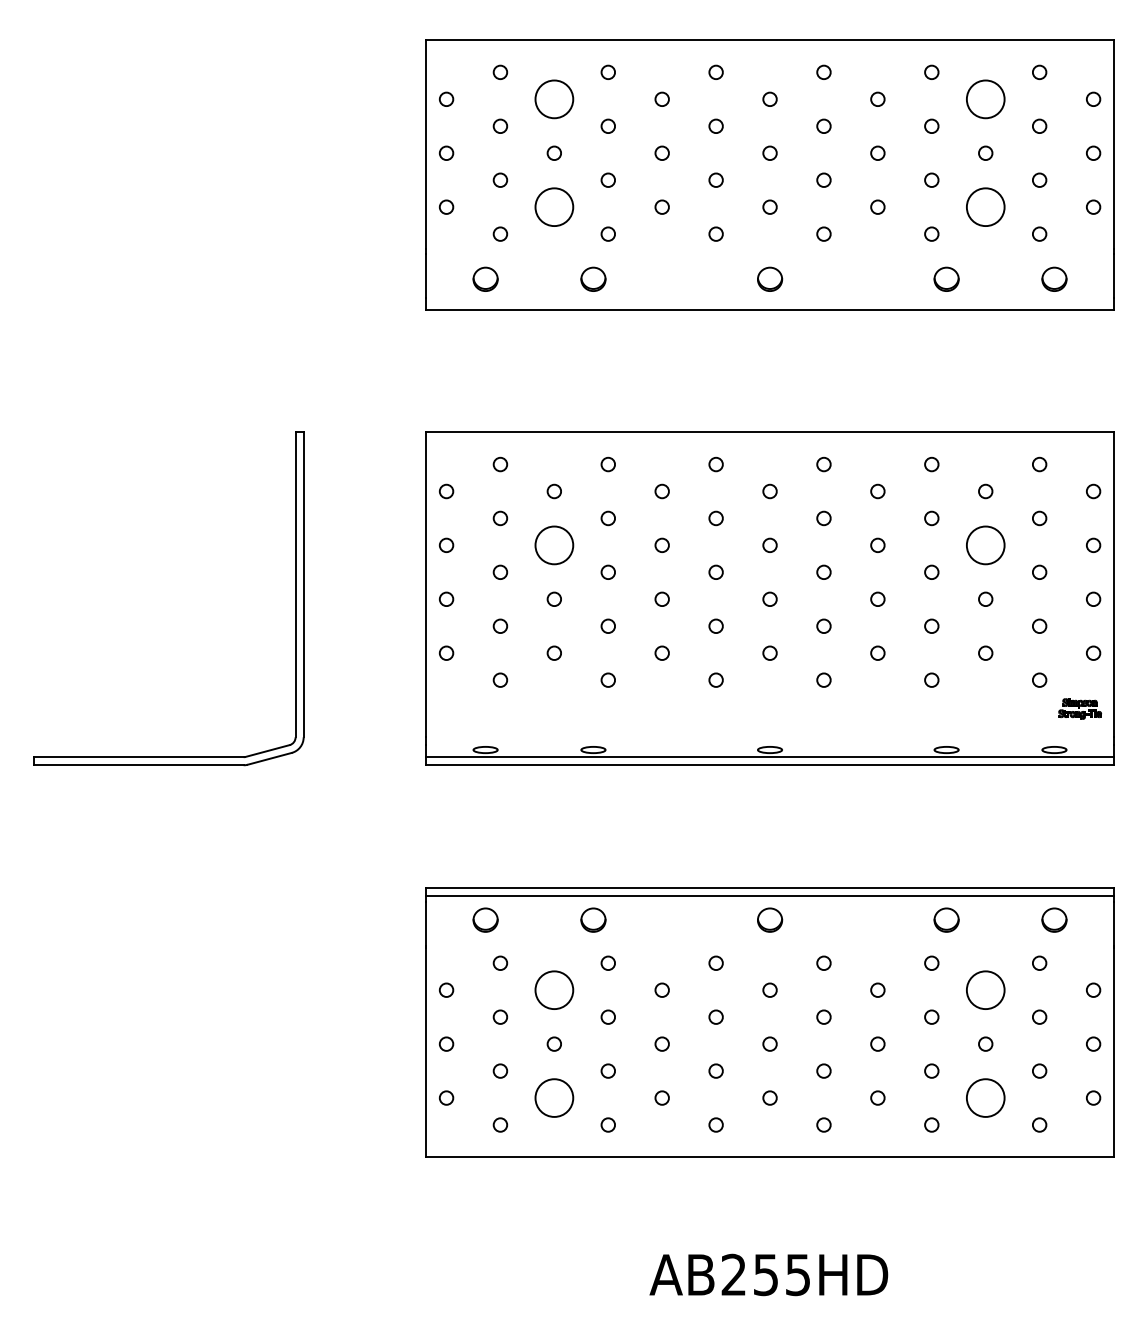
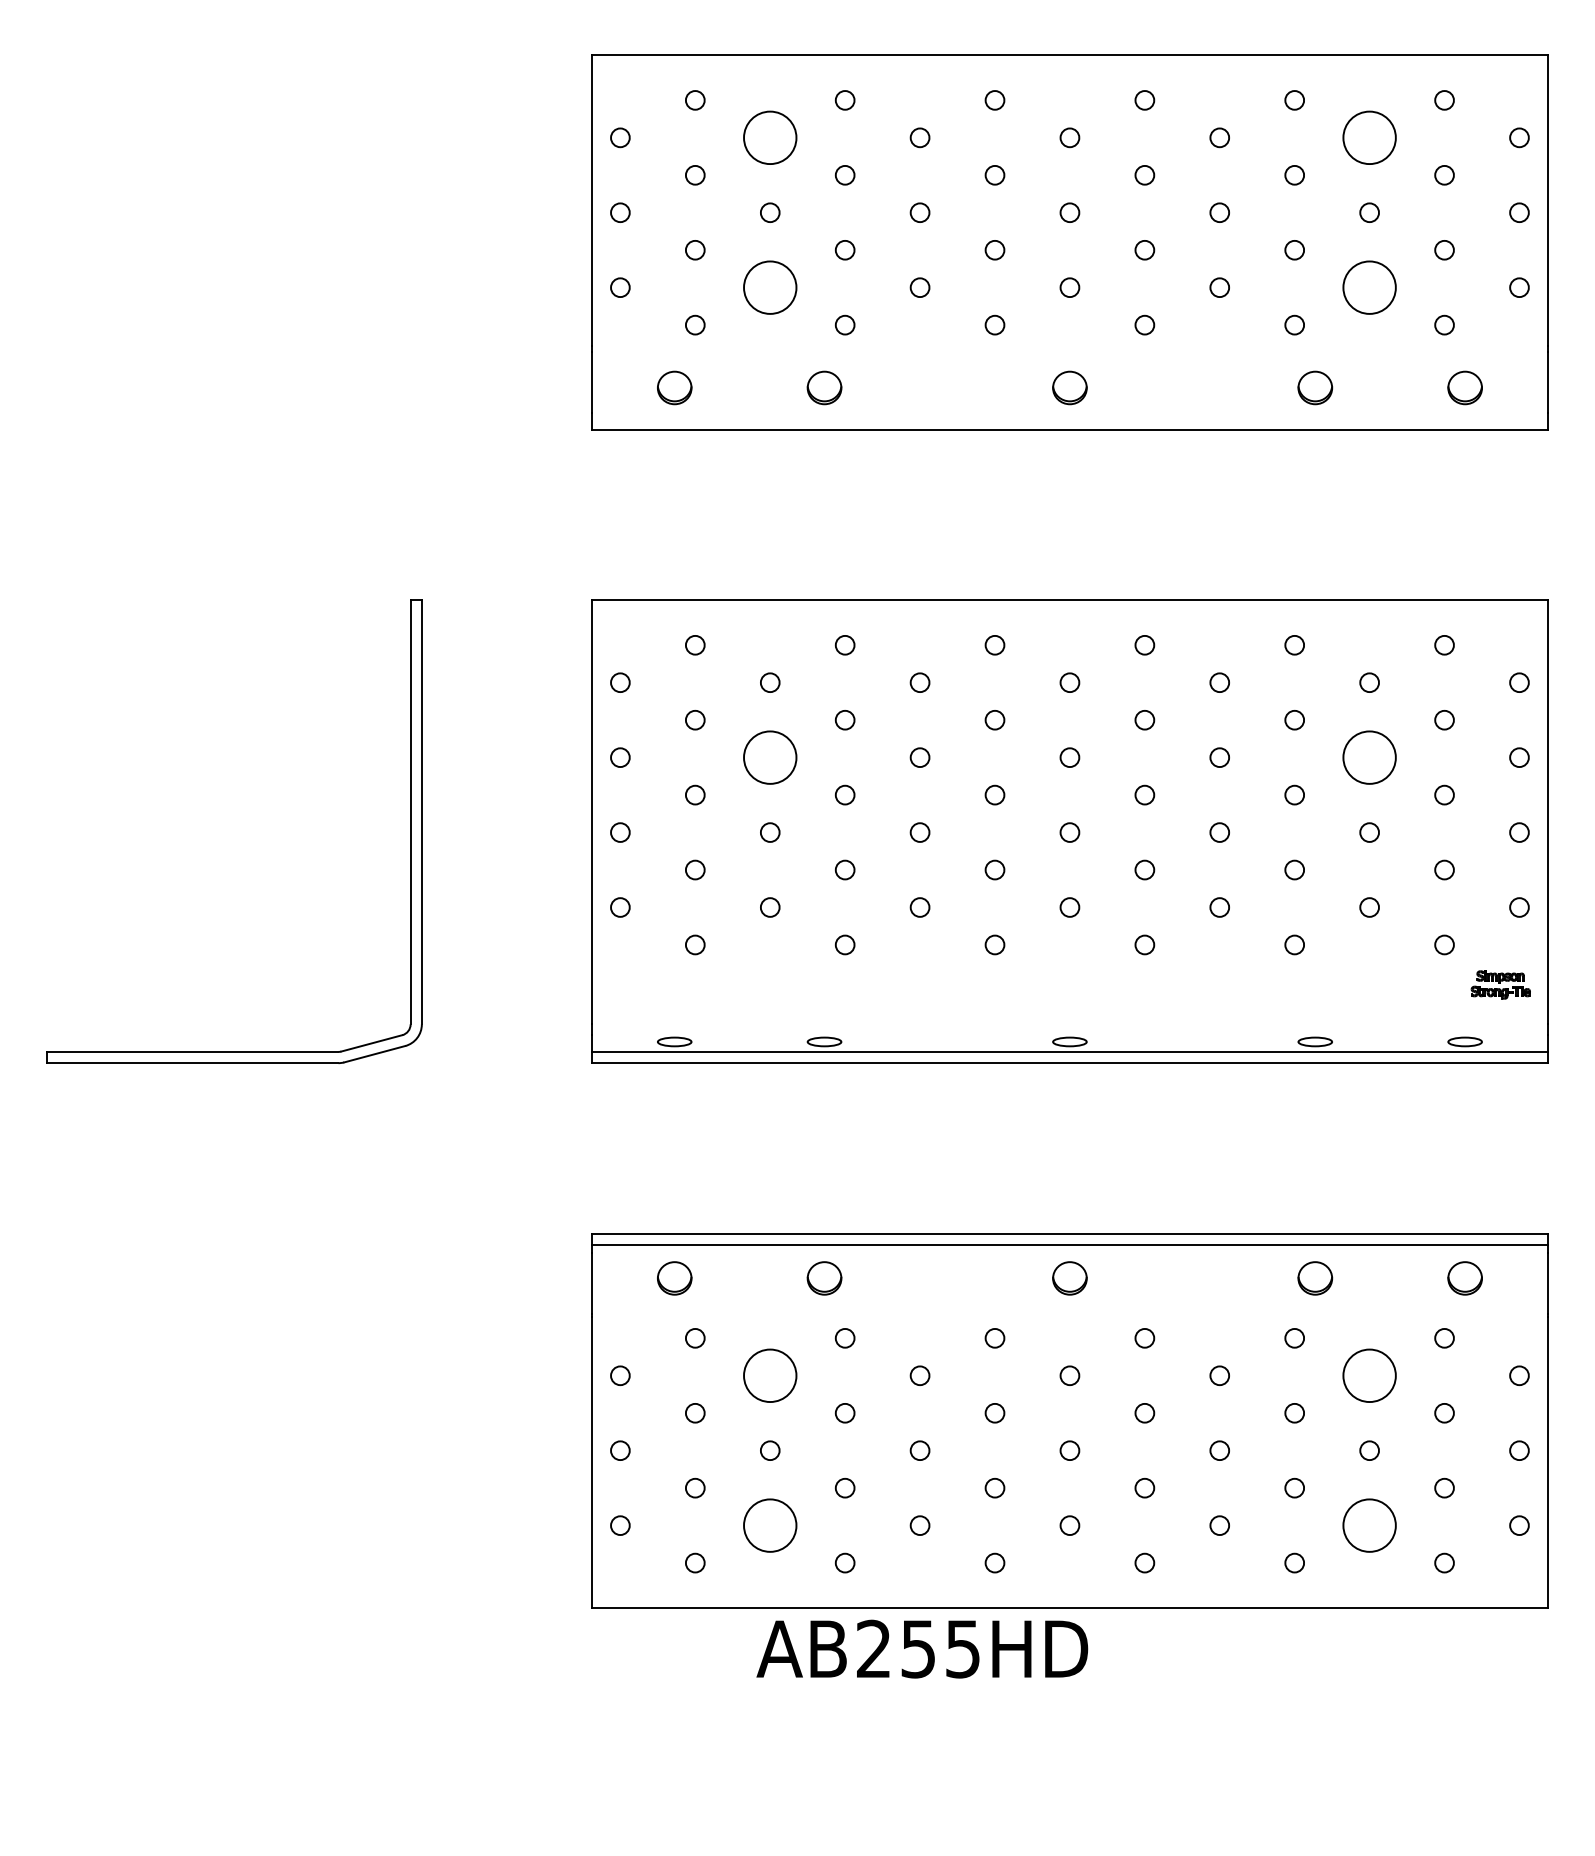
text: (768, 1274) -> (921, 1648), moved

